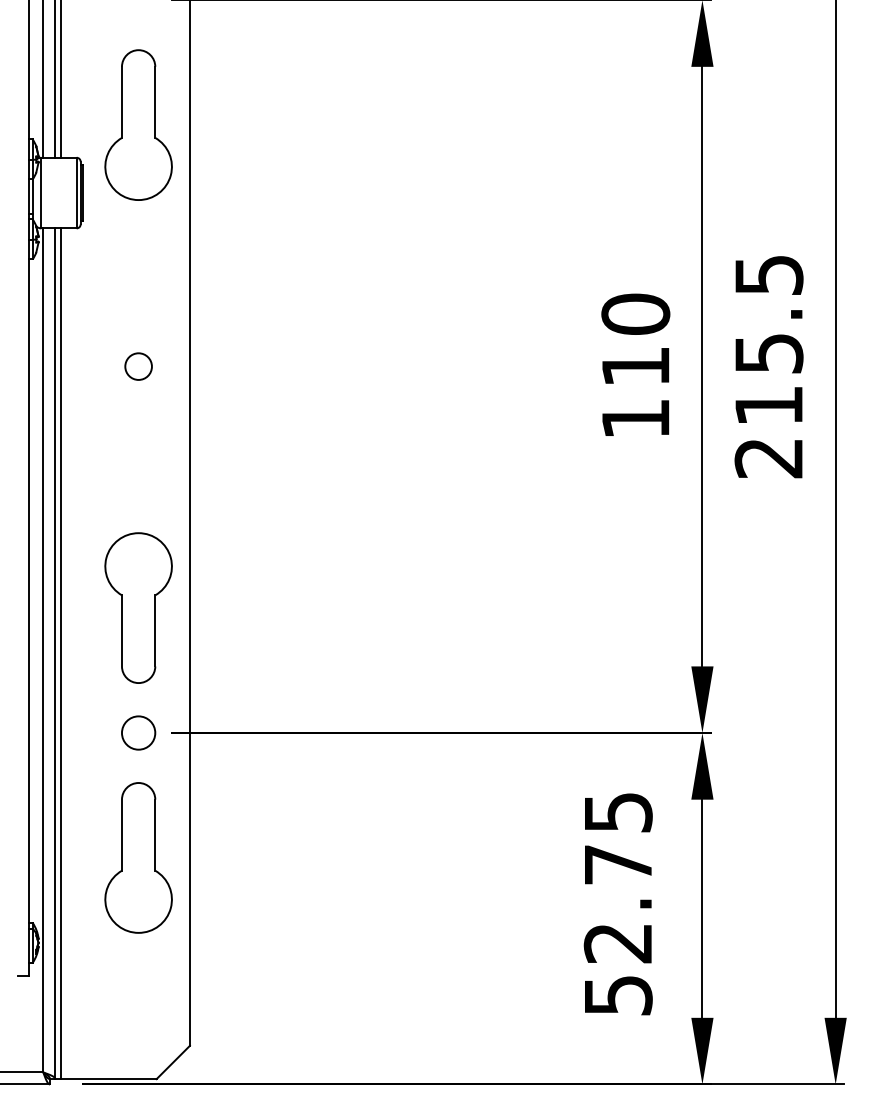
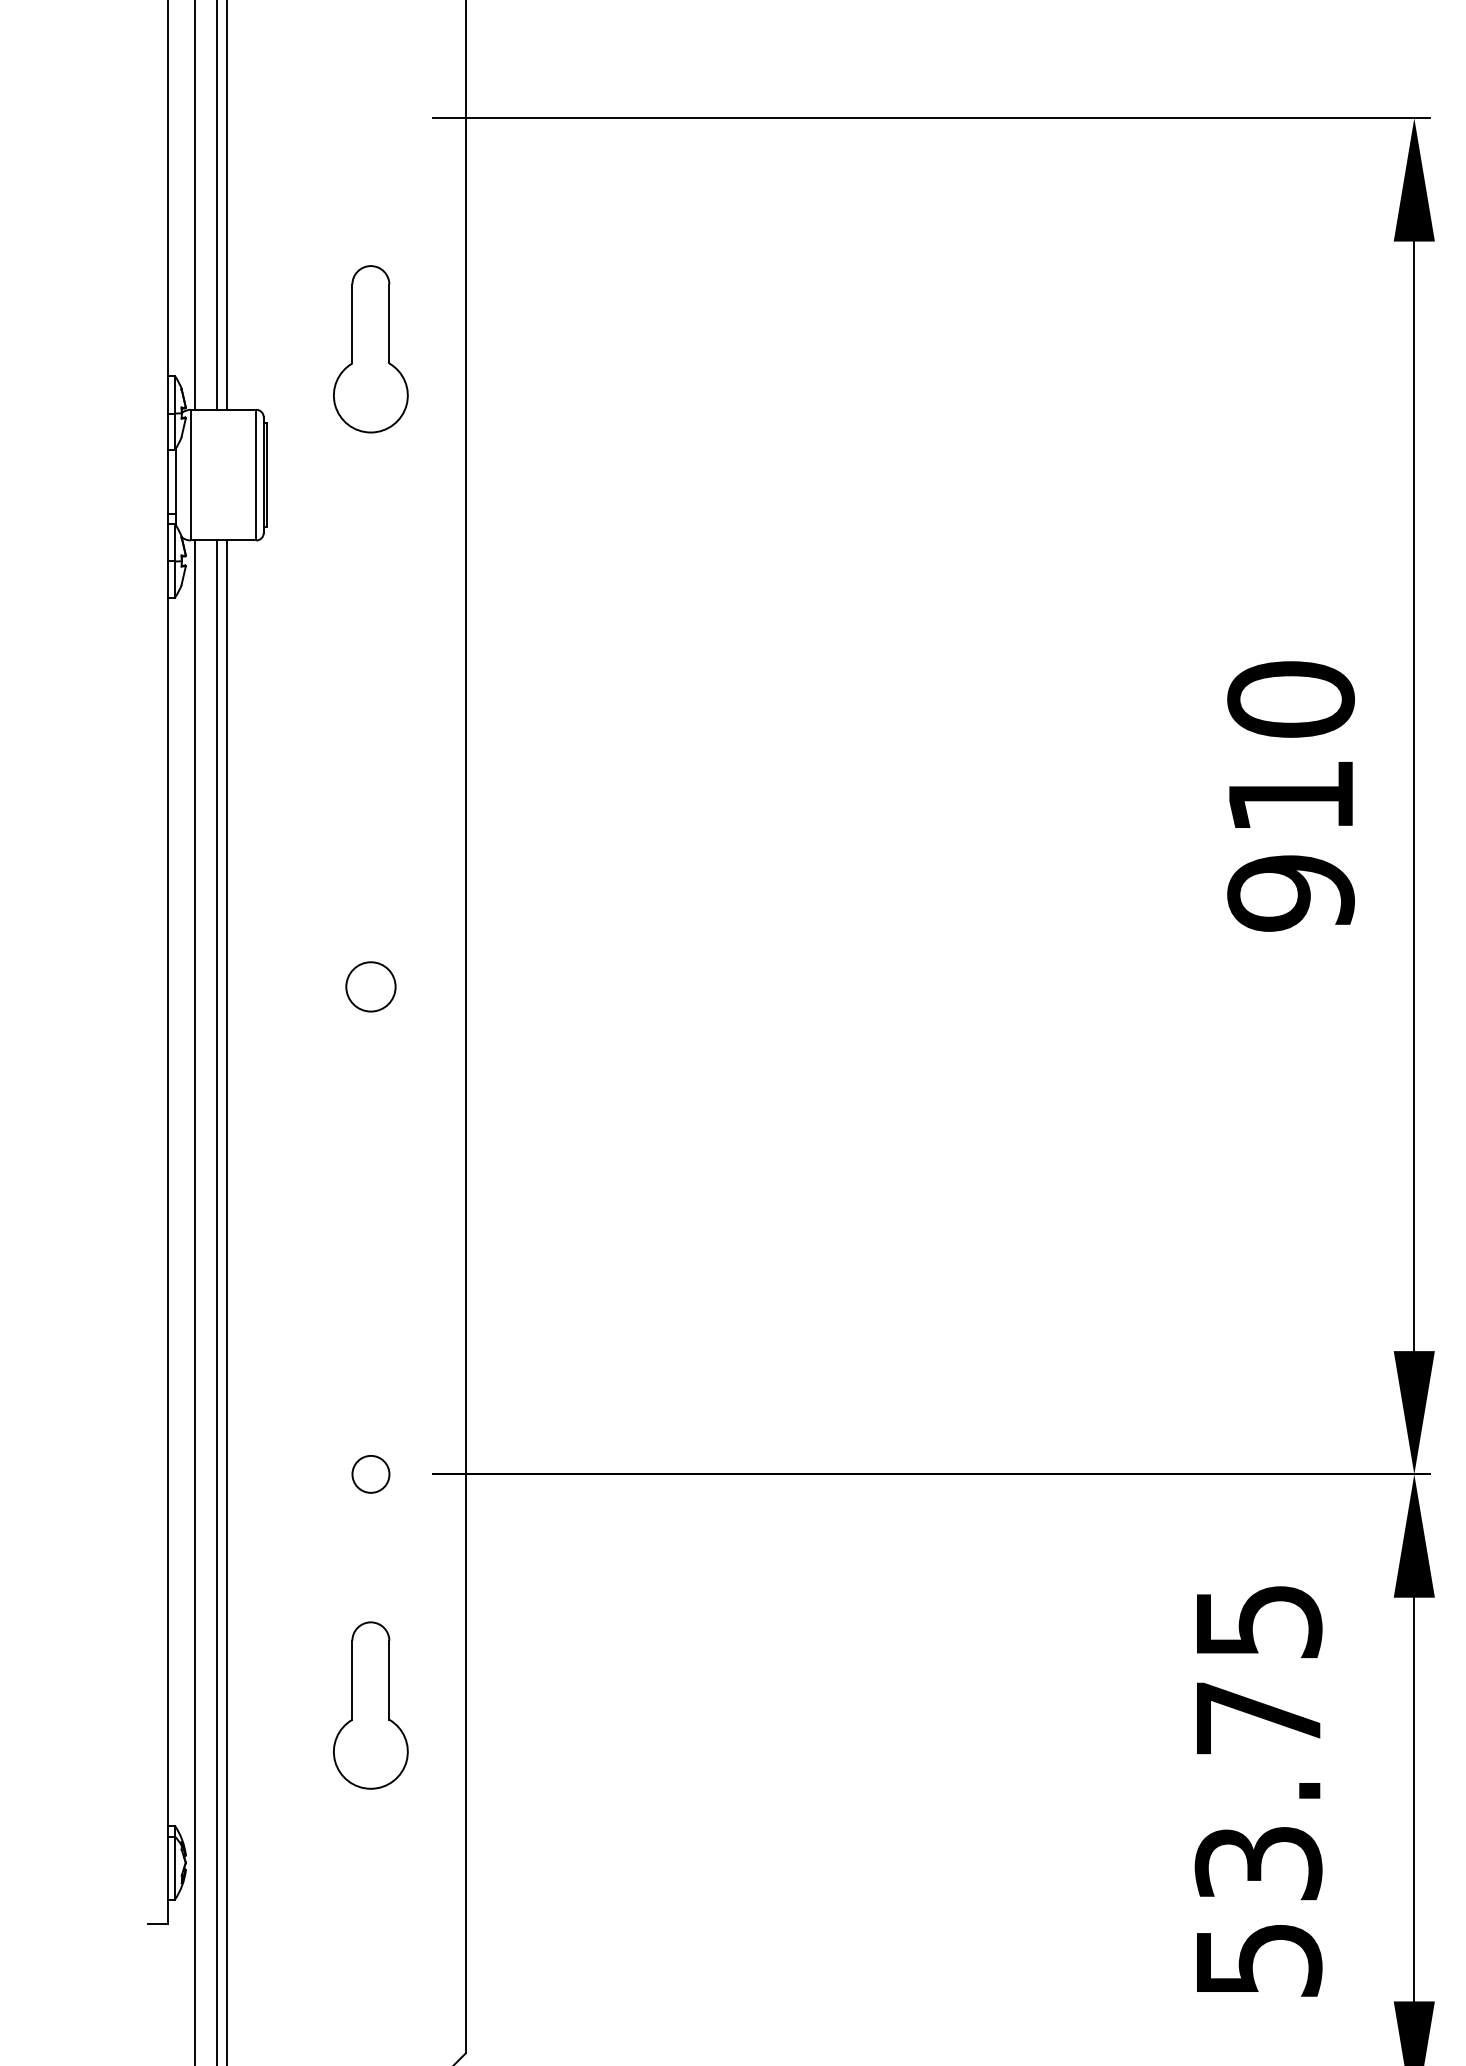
part: (138, 124) -> (370, 348), size x0.6
circle: (138, 366) -> (370, 986), moved
text: (635, 418) -> (1290, 892), 110 -> 910
part: (138, 607) -> (370, 1242), removed
circle: (138, 732) -> (370, 1473), size x0.6
part: (138, 857) -> (370, 1704), size x0.6
text: (617, 943) -> (1257, 1863), 52.75 -> 53.75

